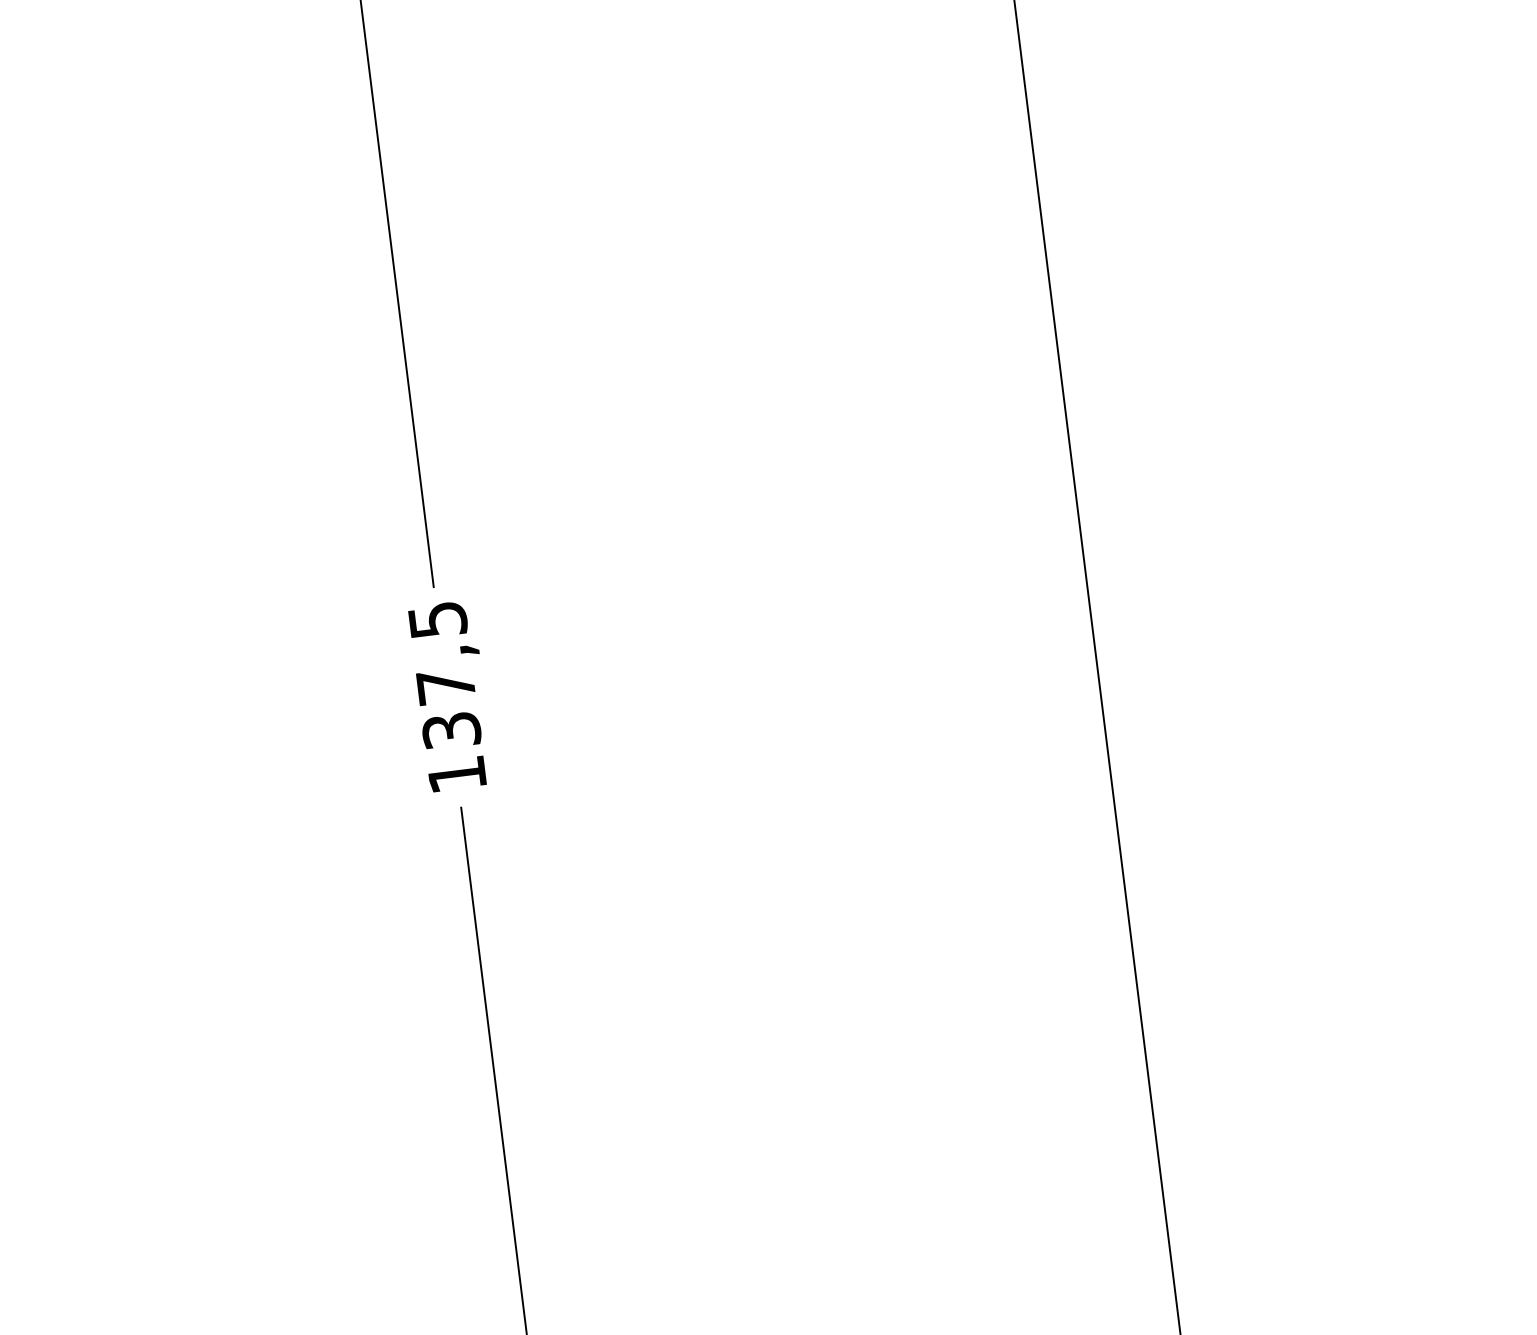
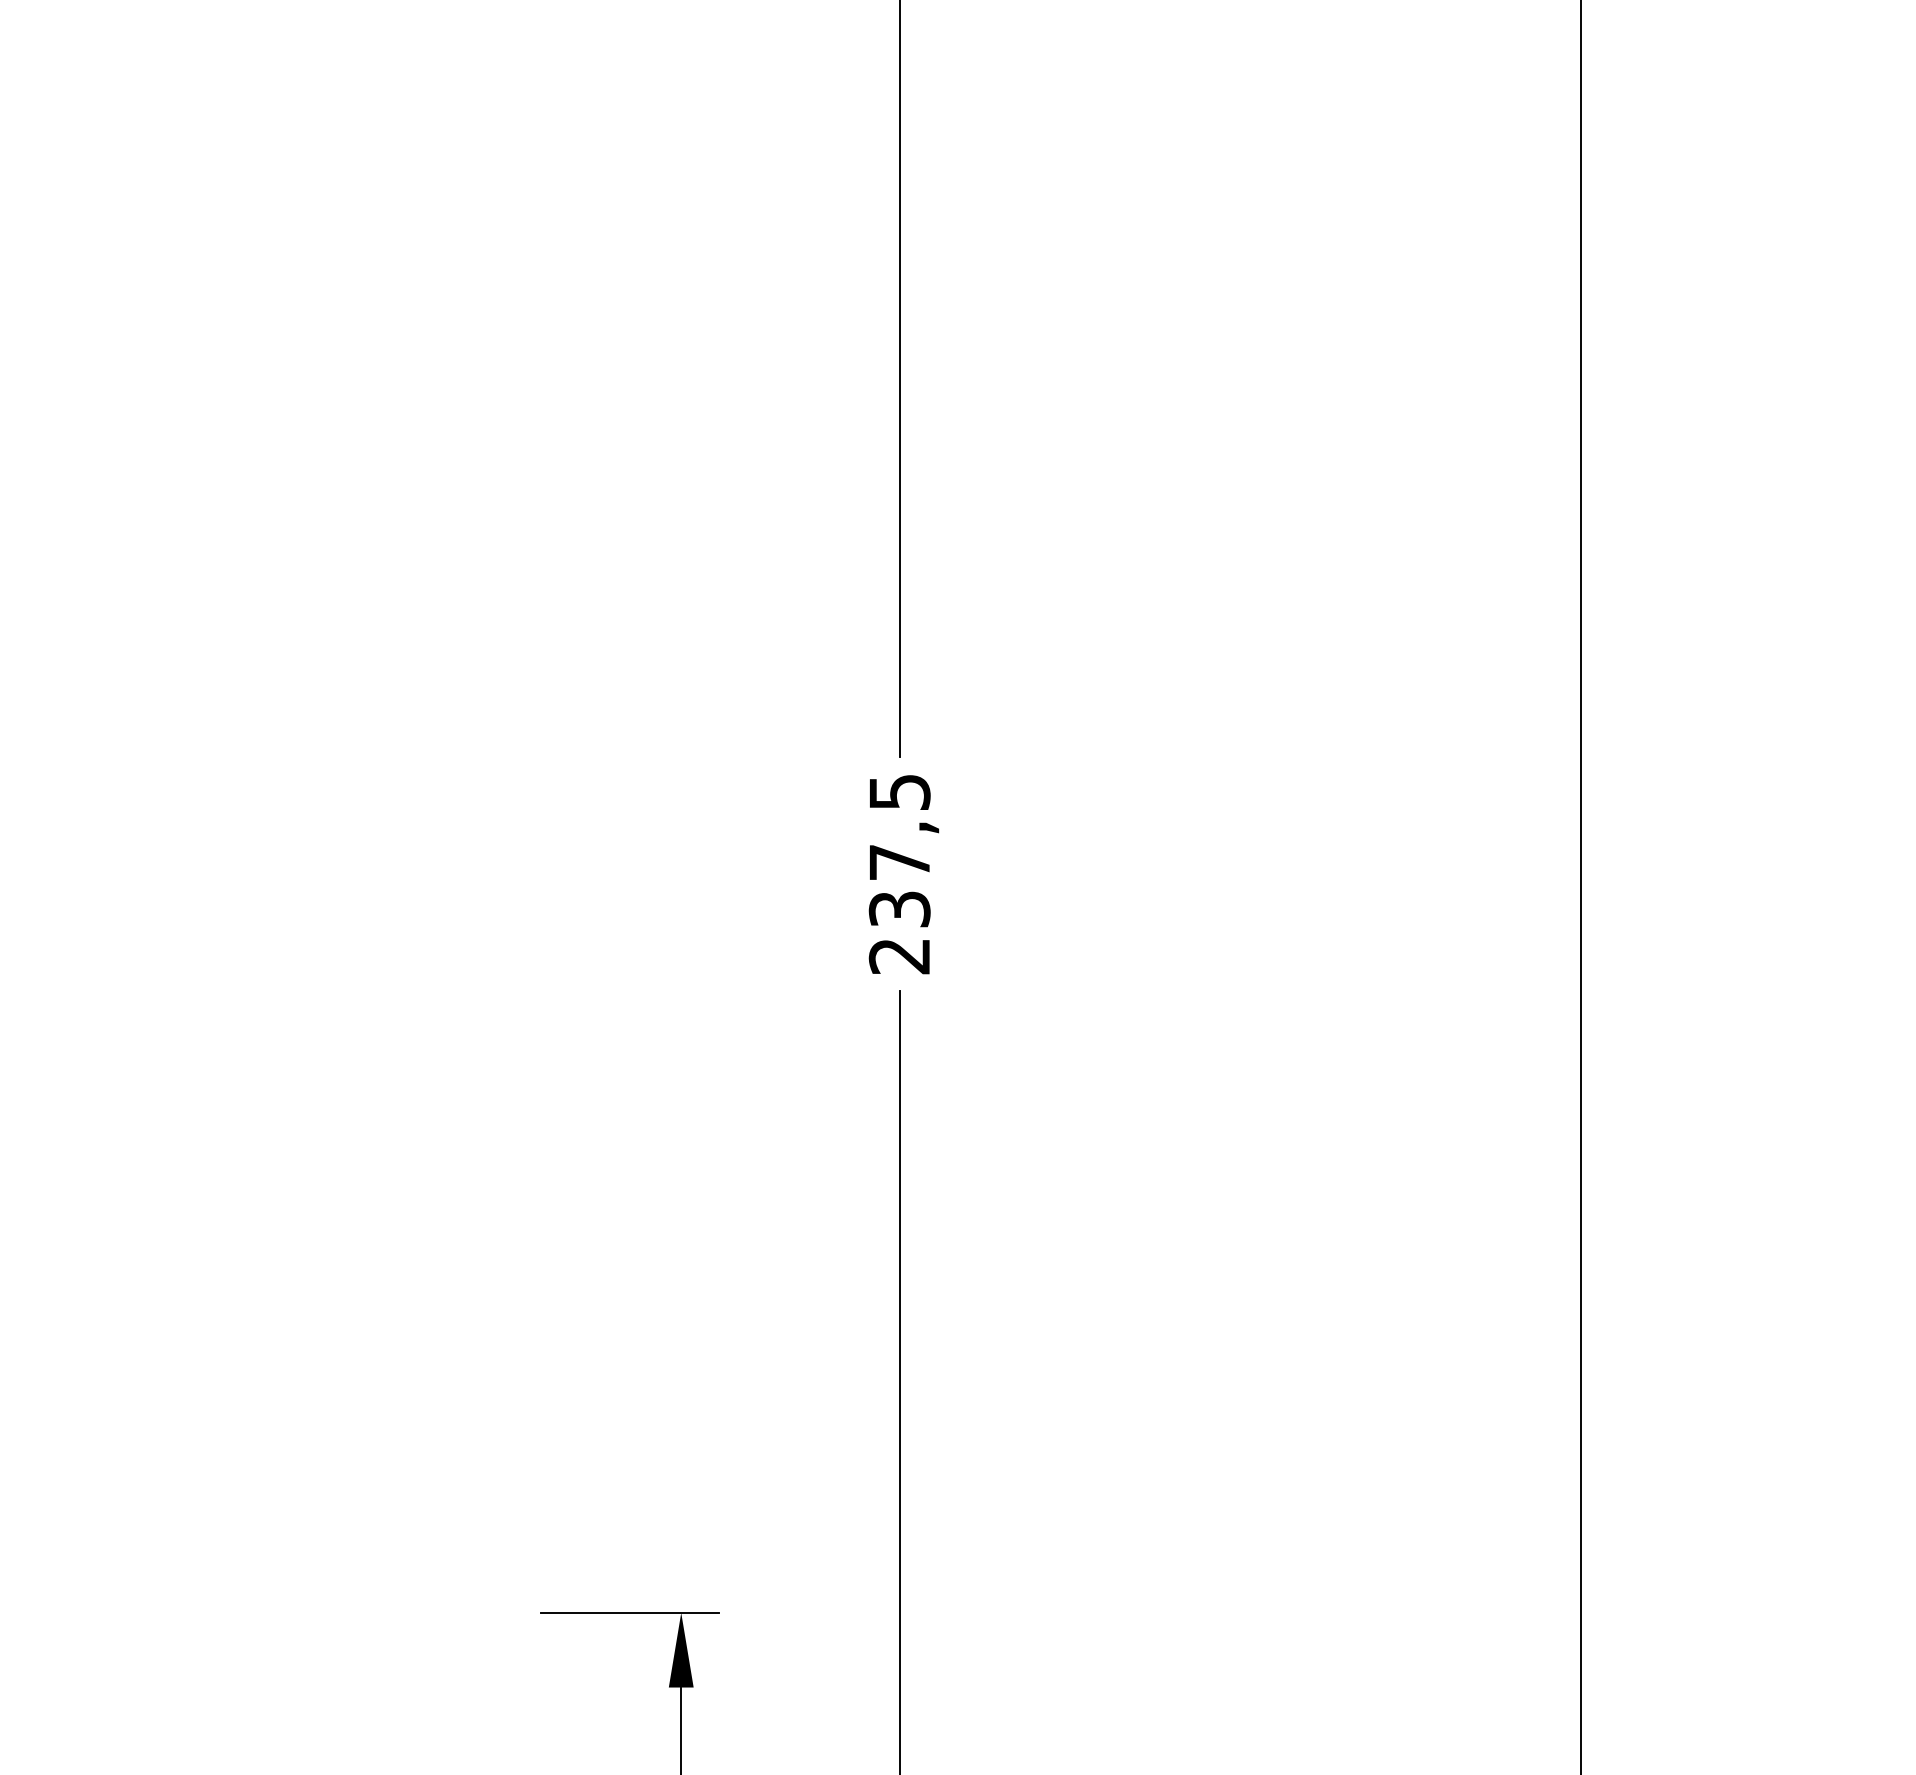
text: (455, 775) -> (898, 956), 137,5 -> 237,5

